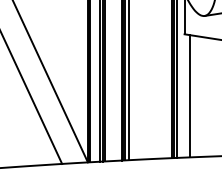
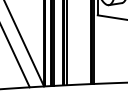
line: (189, 95) -> (100, 49), removed

